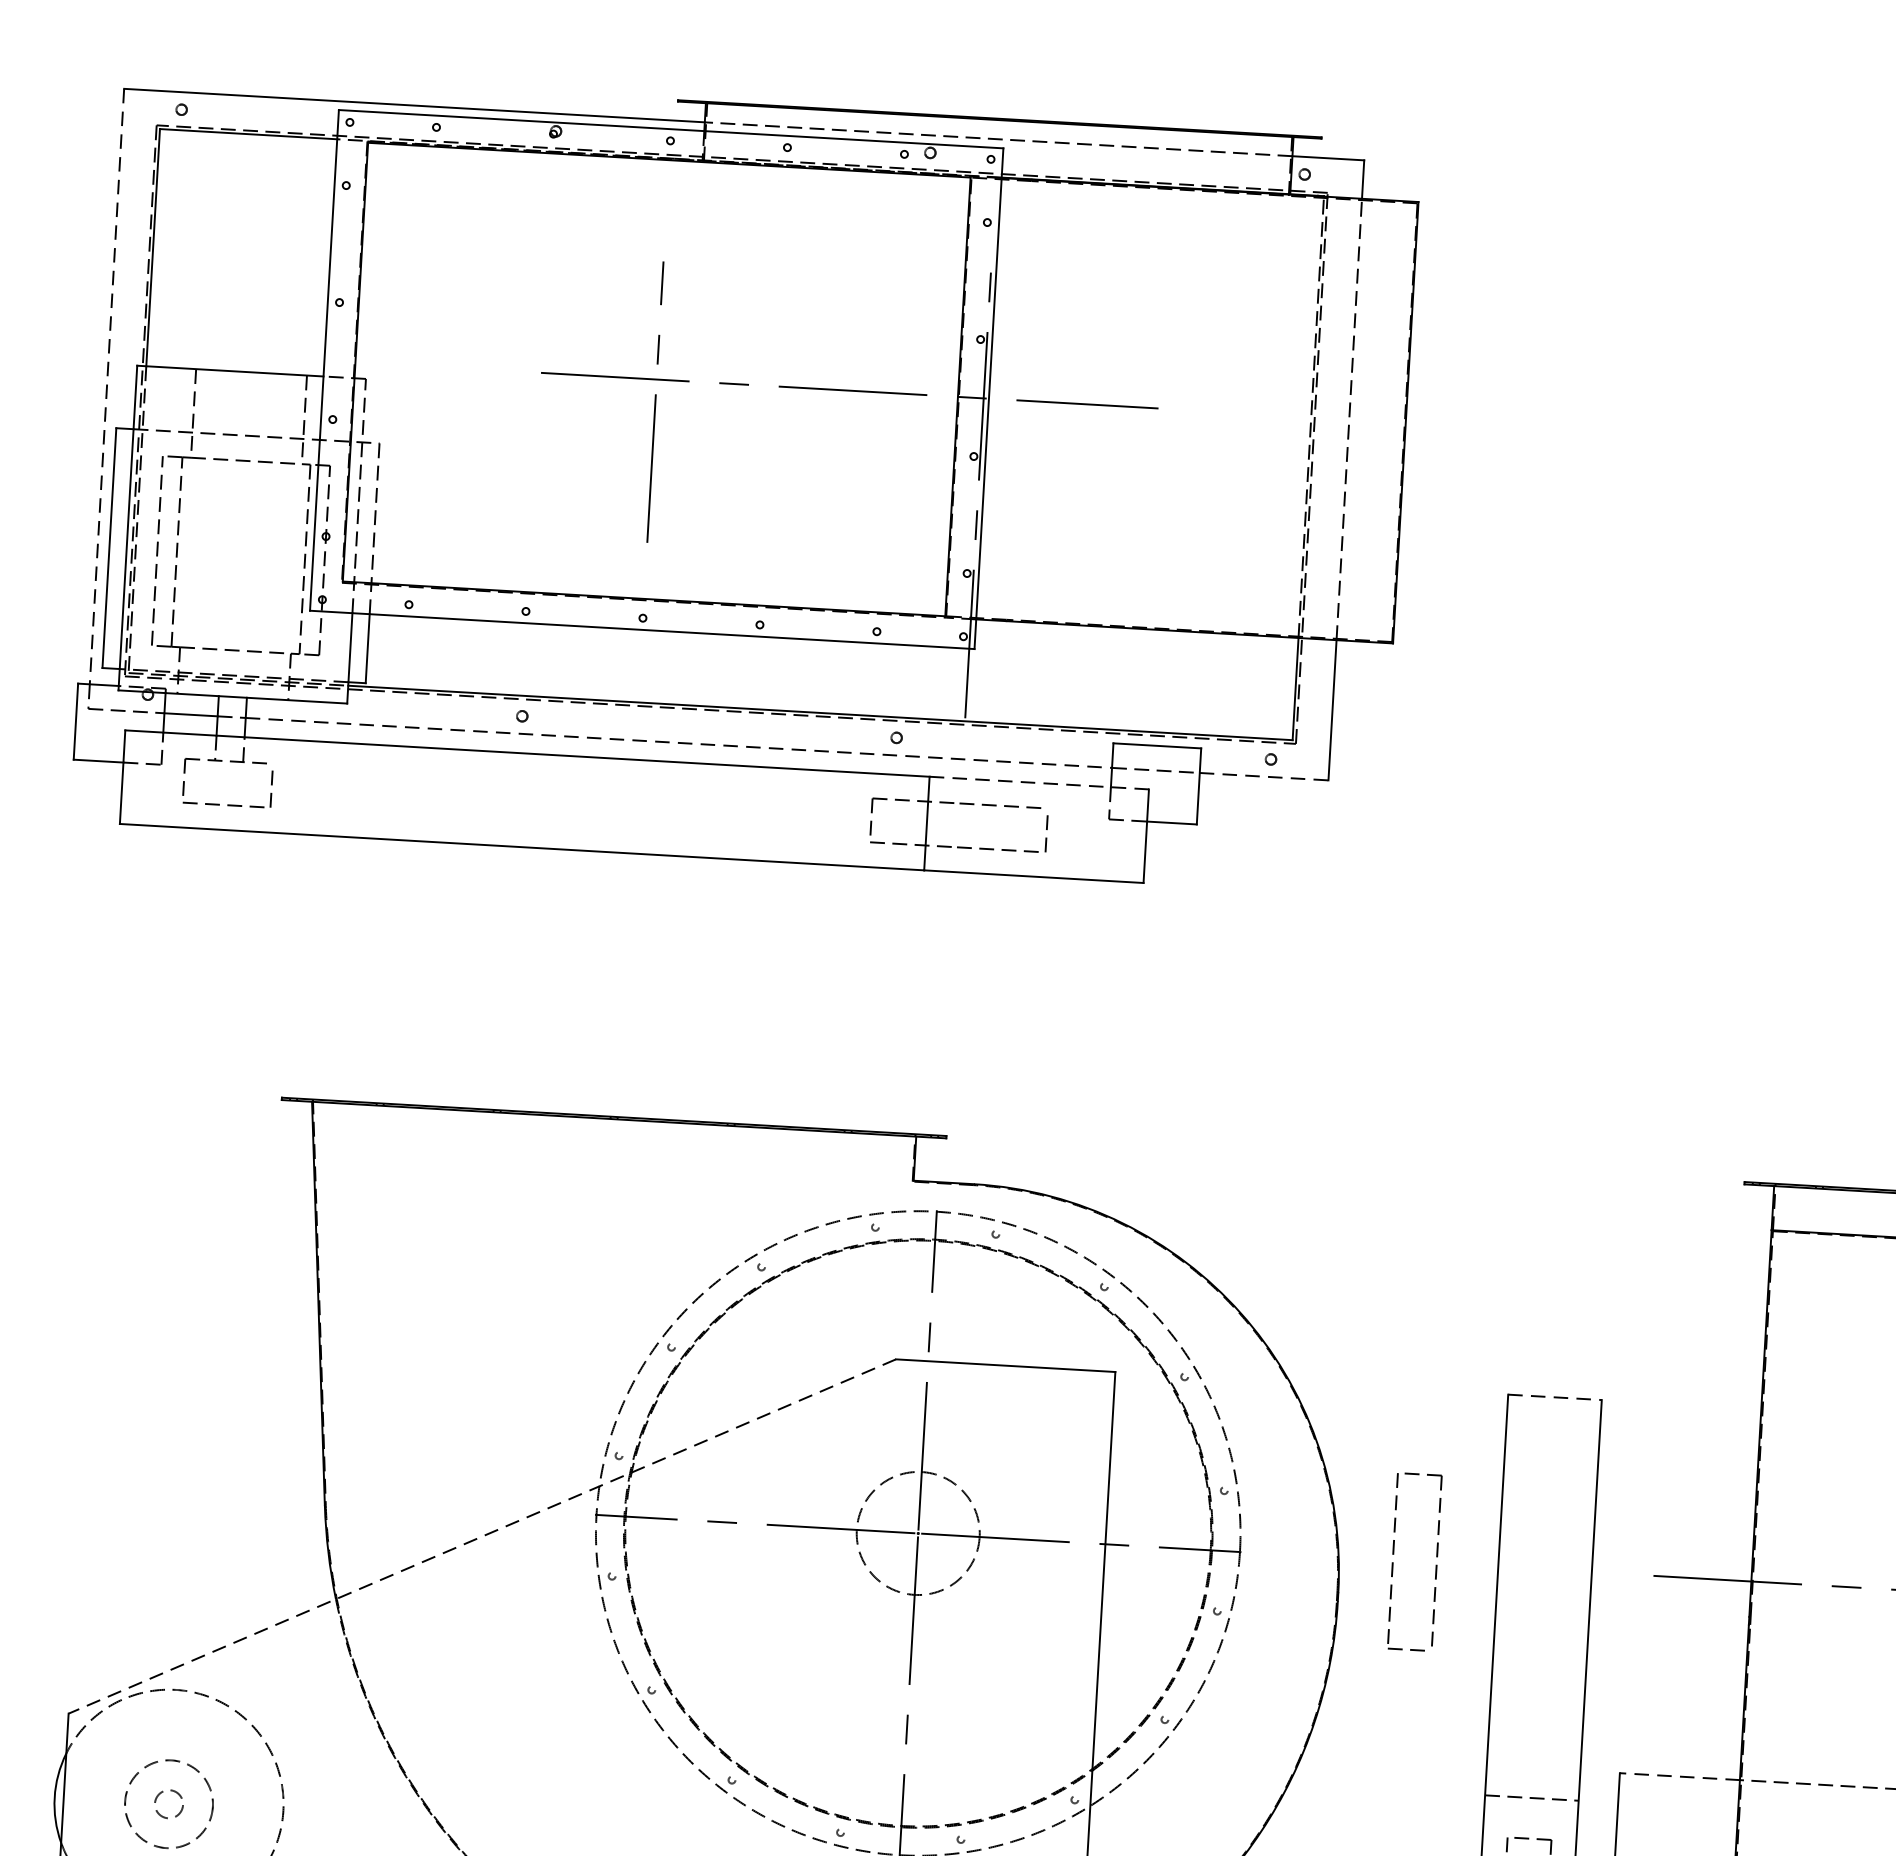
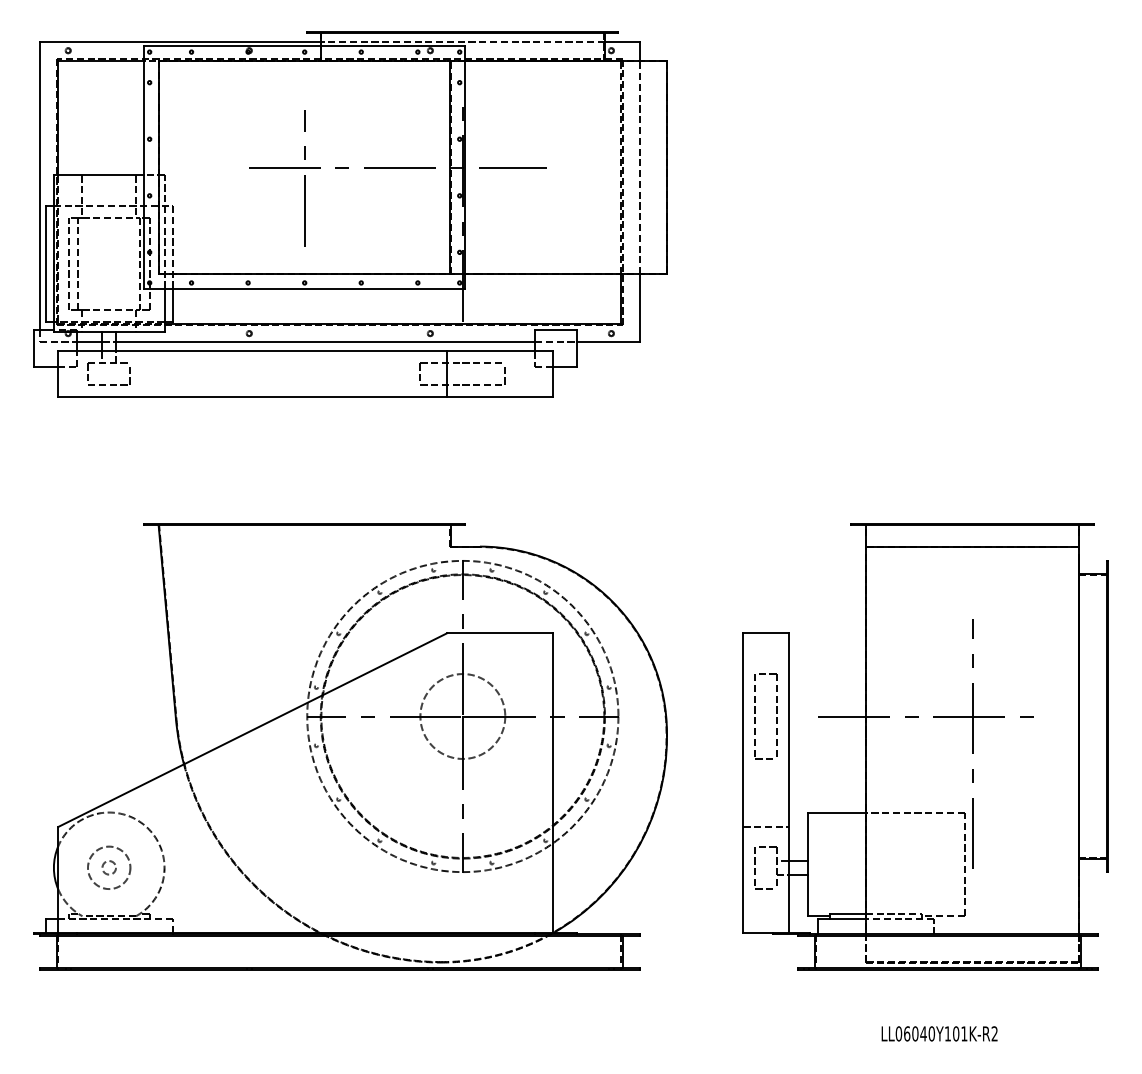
line: (106, 387) -> (39, 186), dashed -> solid
line: (680, 743) -> (326, 342), dashed -> solid
line: (1266, 777) -> (609, 342), dashed -> solid
line: (1037, 783) -> (499, 351), dashed -> solid
line: (1555, 1398) -> (766, 633), dashed -> solid
circle: (917, 1533) -> (462, 716), size x1.43
line: (481, 1537) -> (252, 730), dashed -> solid
part: (1392, 1562) -> (755, 717), moved
line: (1679, 1776) -> (836, 812), dashed -> solid

